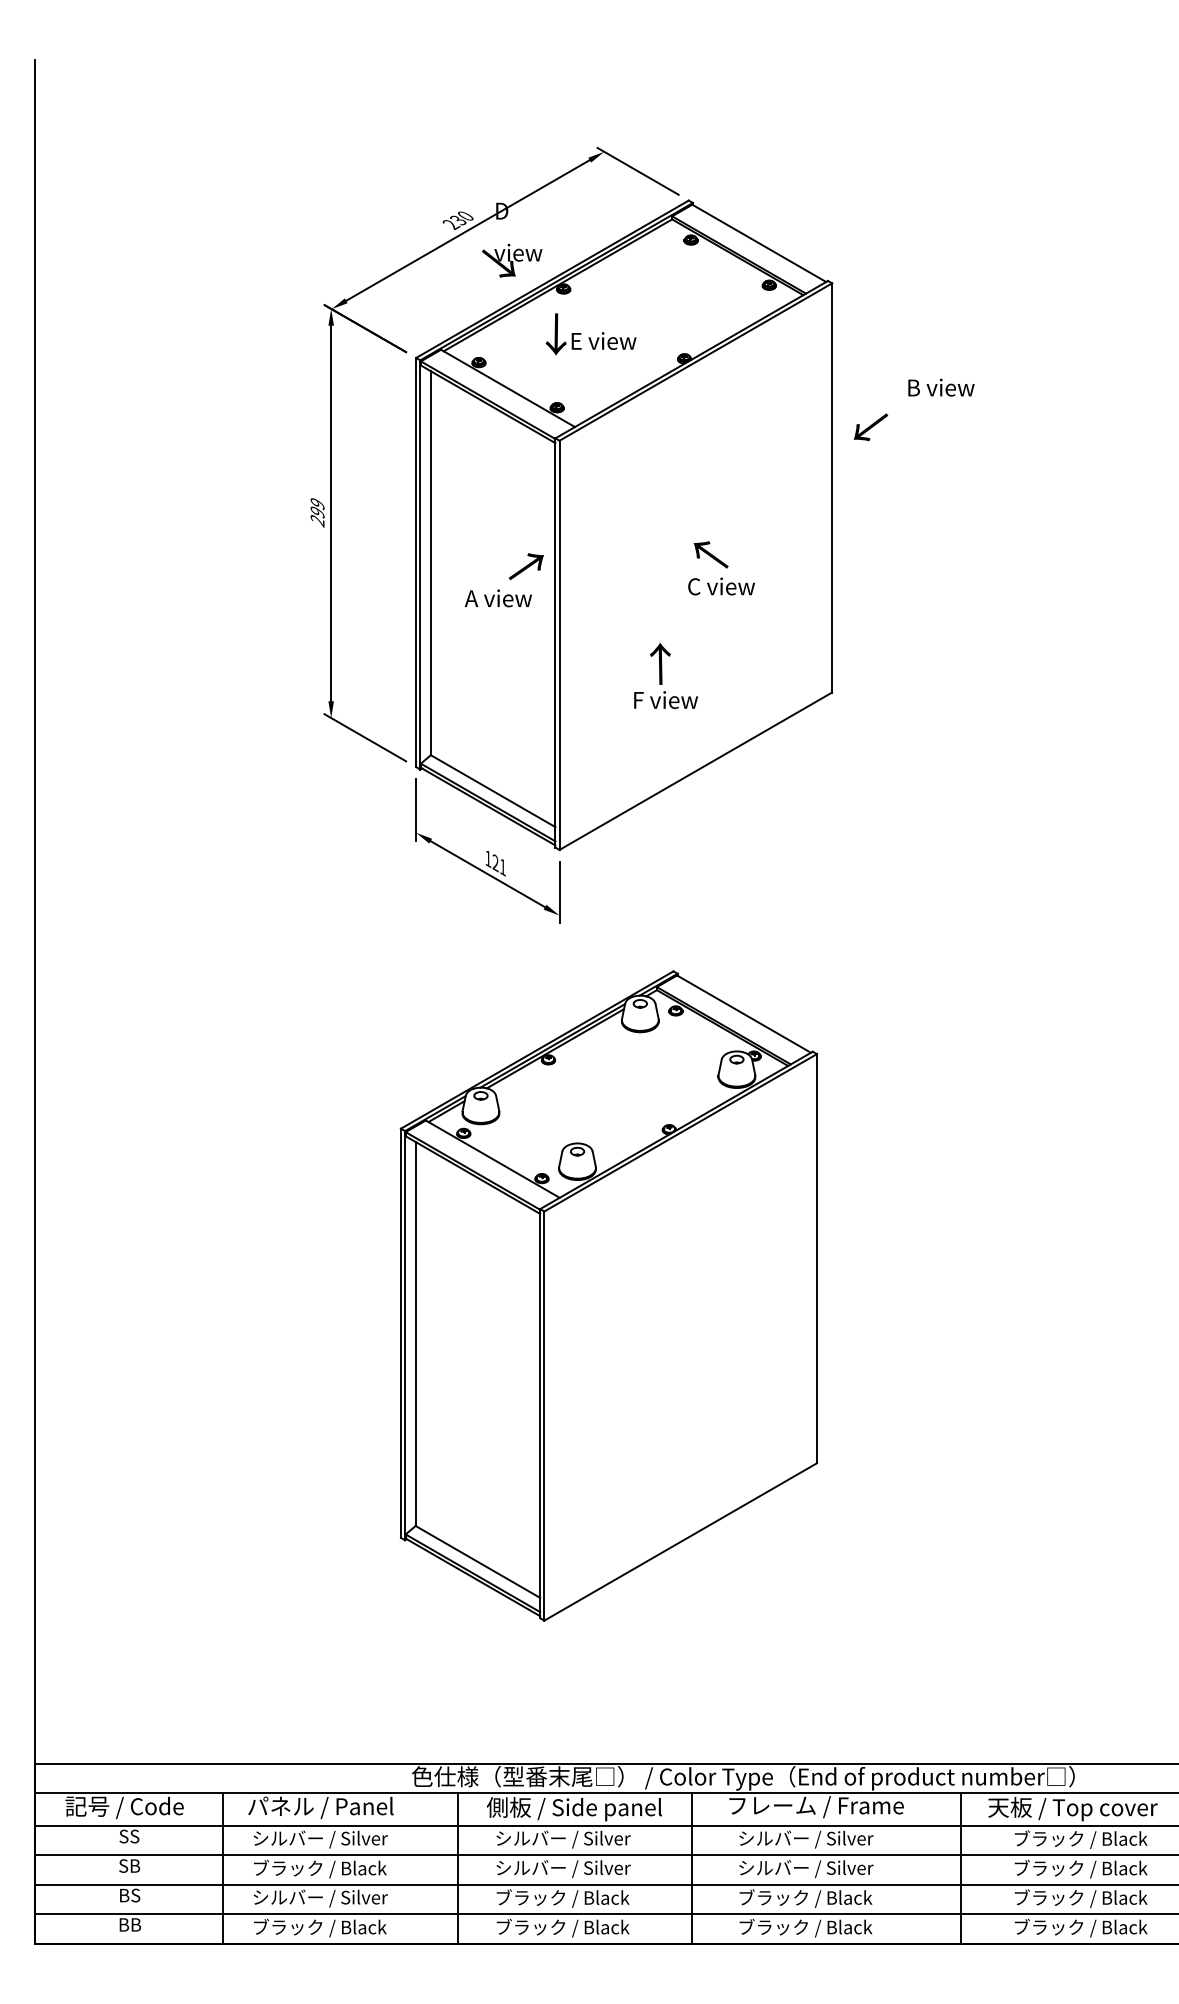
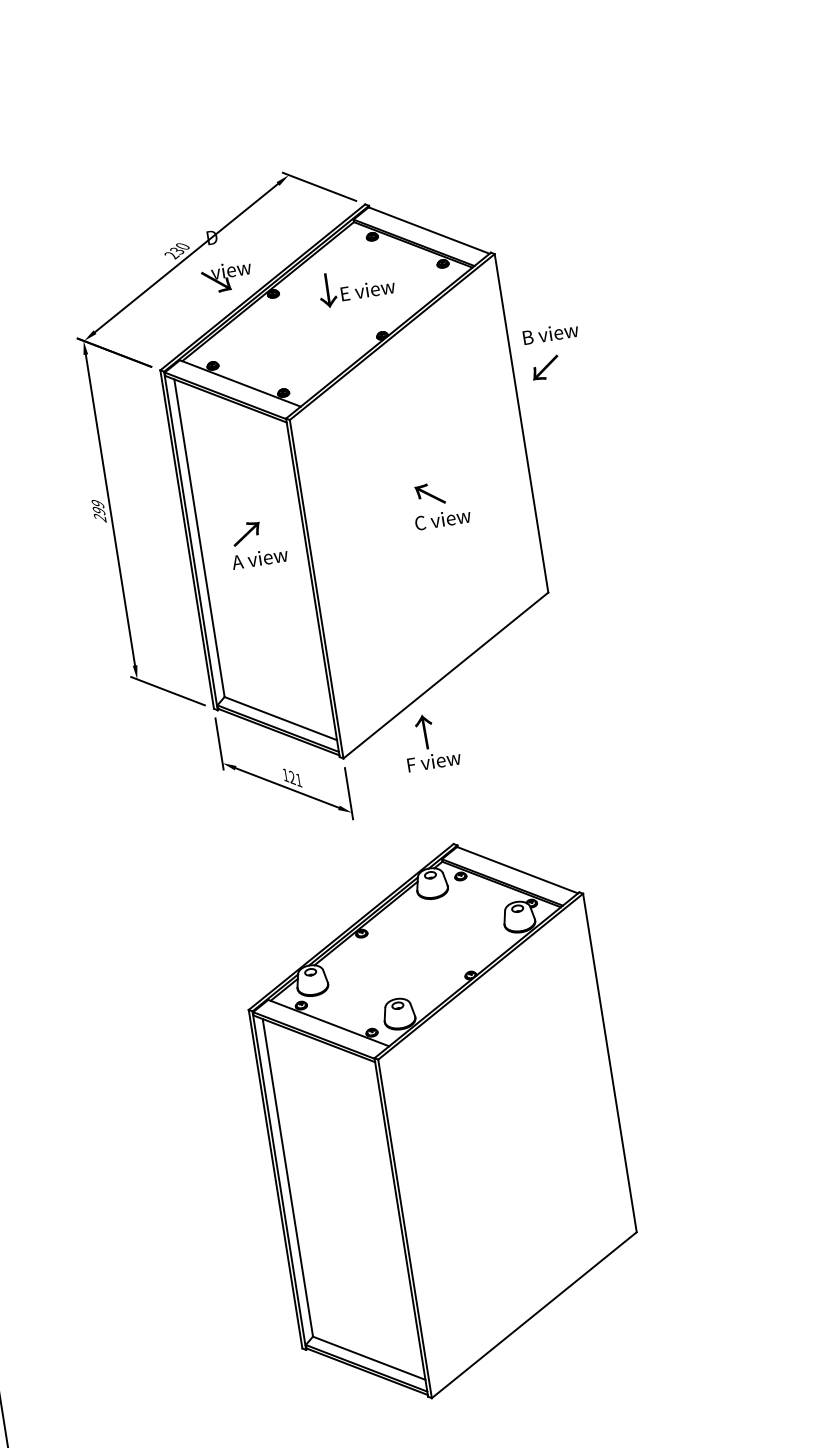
text: (590, 334) -> (355, 286), moved
text: (941, 387) -> (550, 333), moved
text: (526, 566) -> (246, 533), moved
text: (665, 675) -> (430, 740), moved

